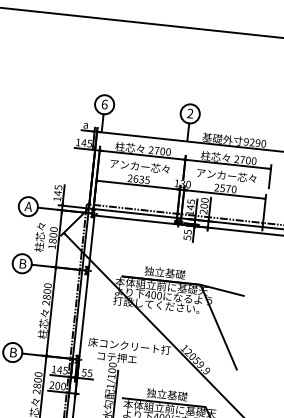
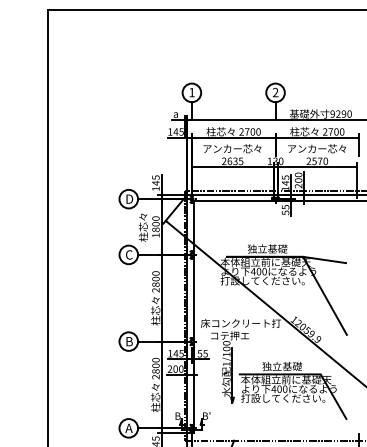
text: (104, 104) -> (191, 92), 6 -> 1
text: (29, 206) -> (129, 198), A -> D
text: (23, 263) -> (129, 254), B -> C

